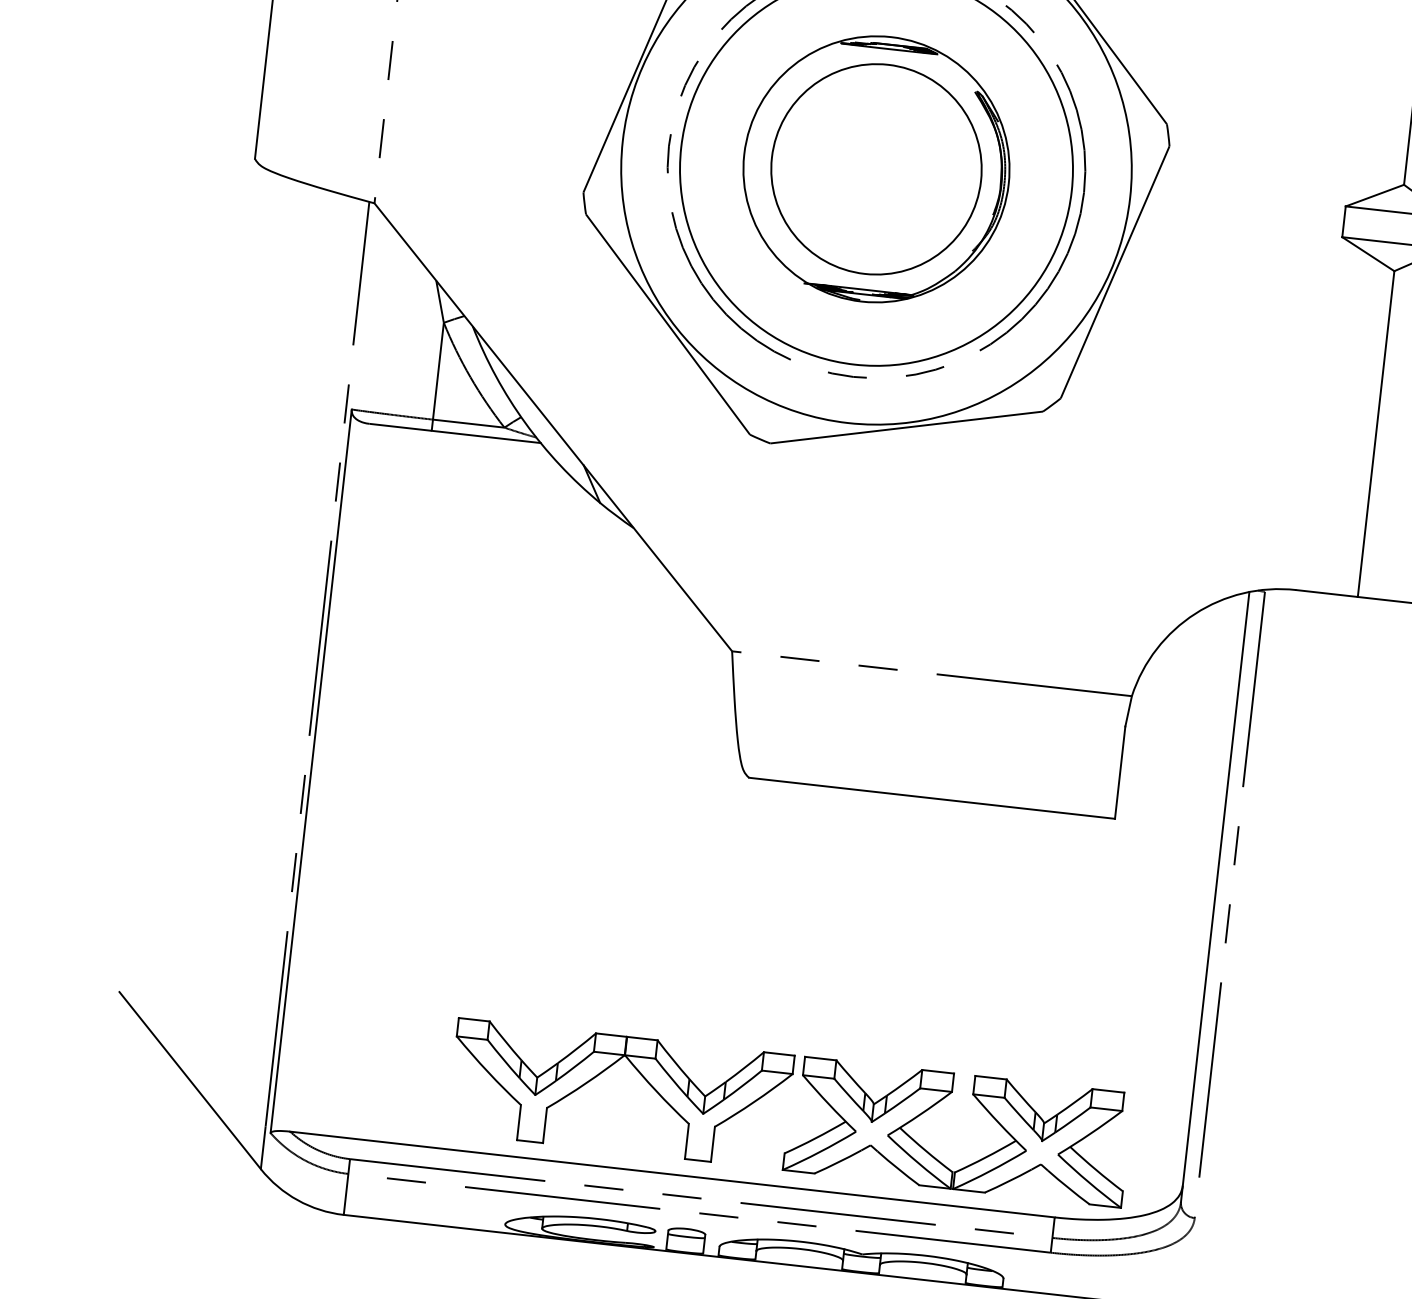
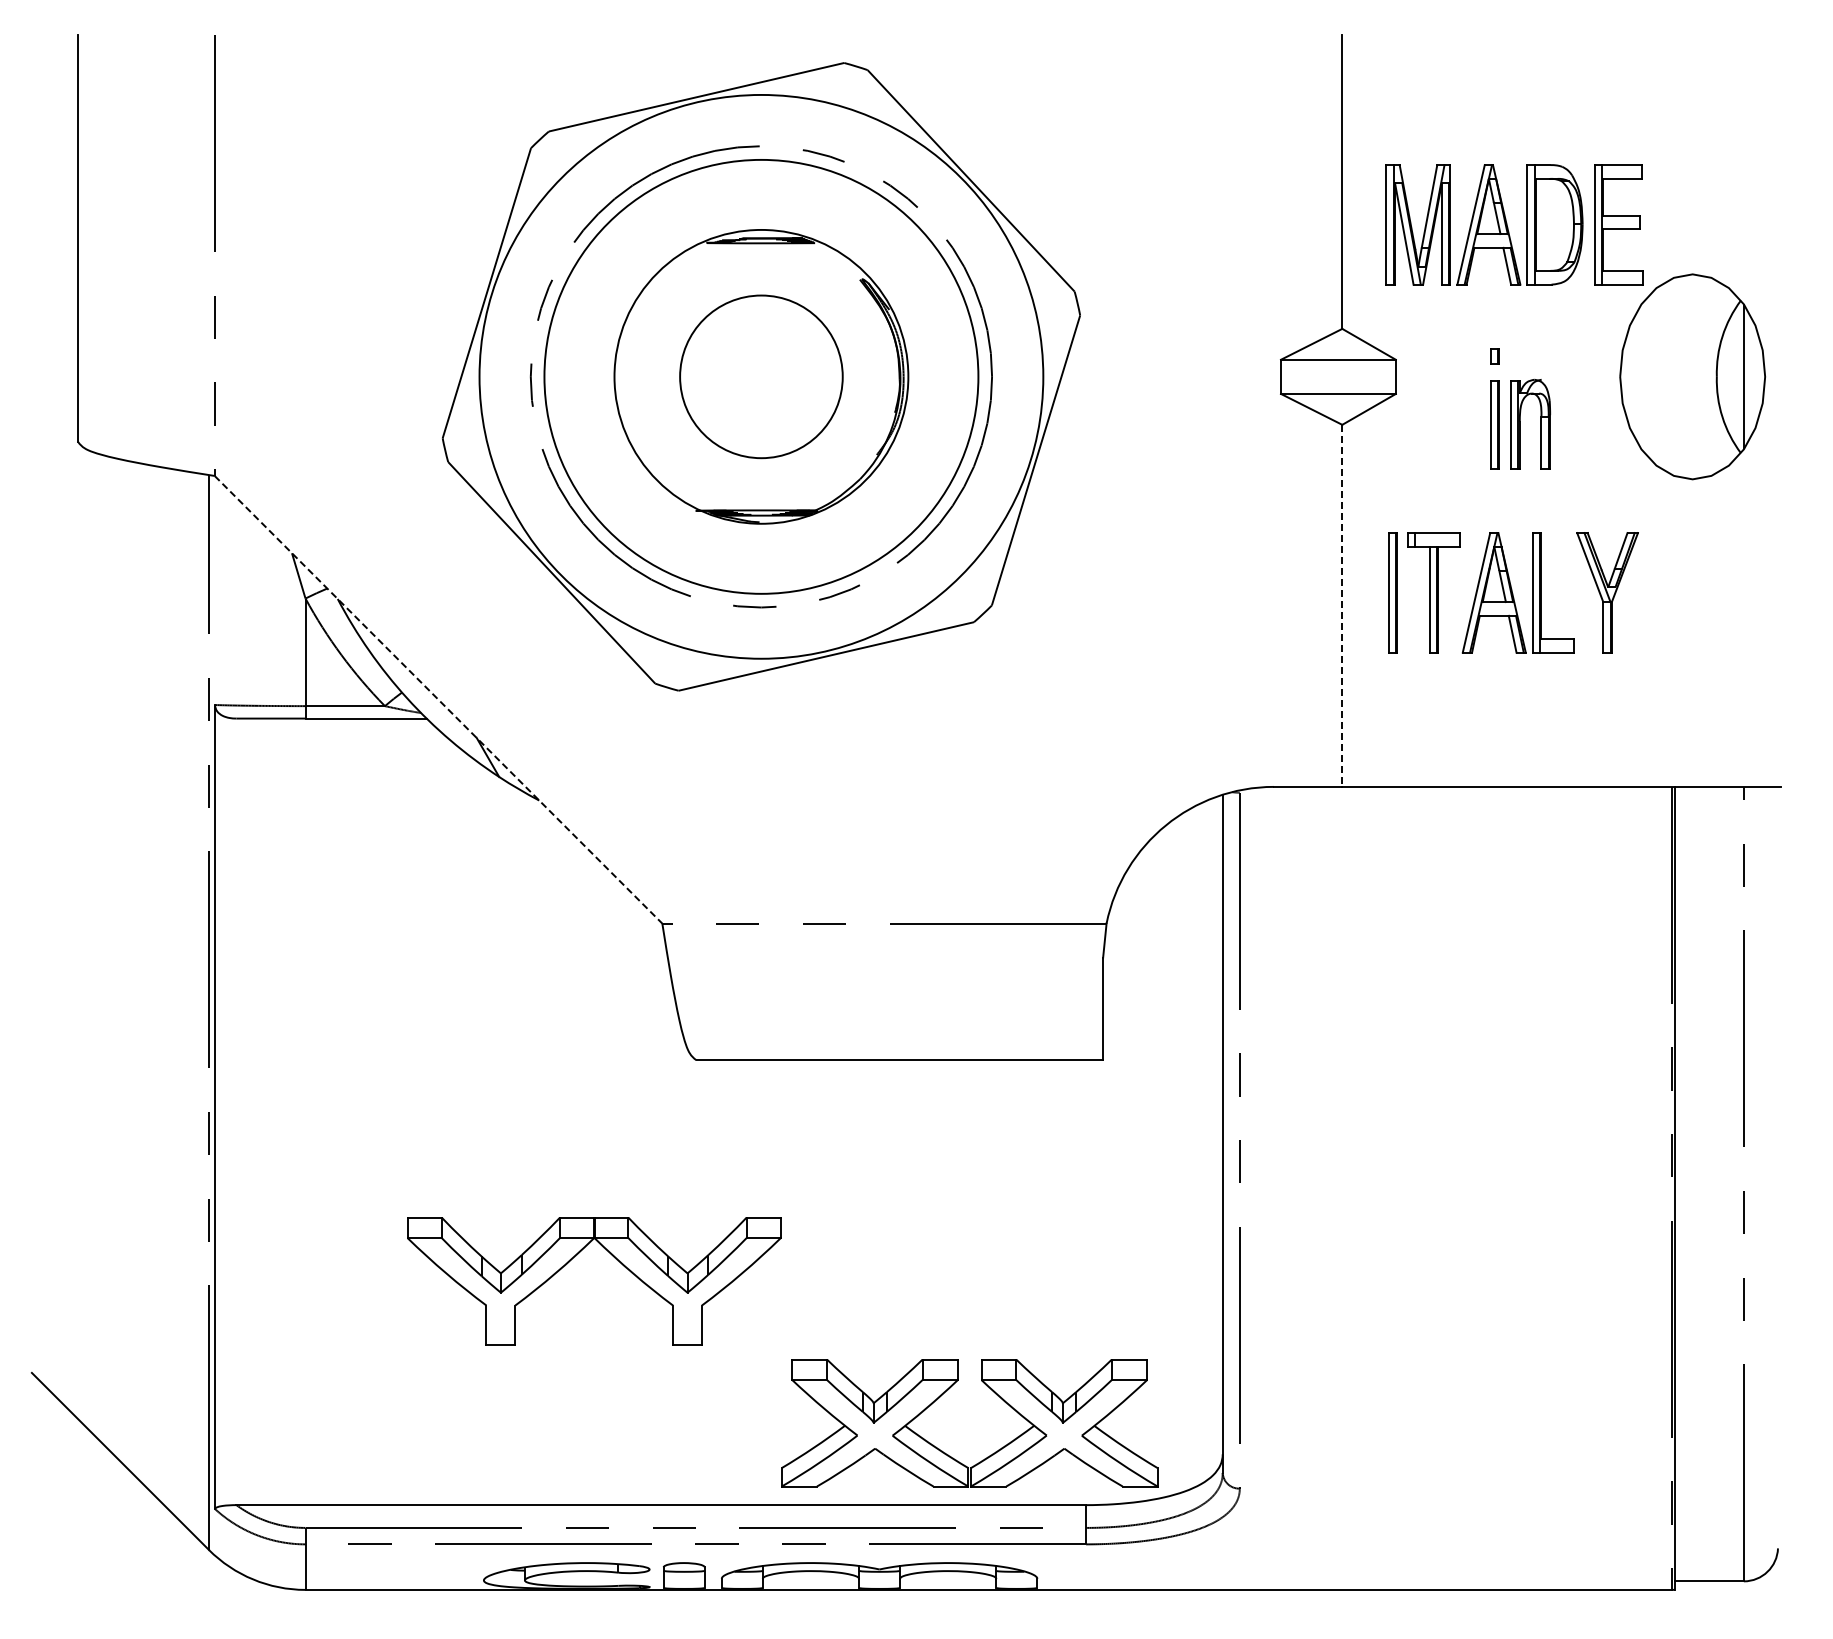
circle: (876, 169) -> (761, 376), size x0.7
line: (553, 427) -> (438, 699), solid -> dashed
line: (1376, 434) -> (1342, 606), solid -> dashed
part: (641, 1076) -> (615, 1259), moved

